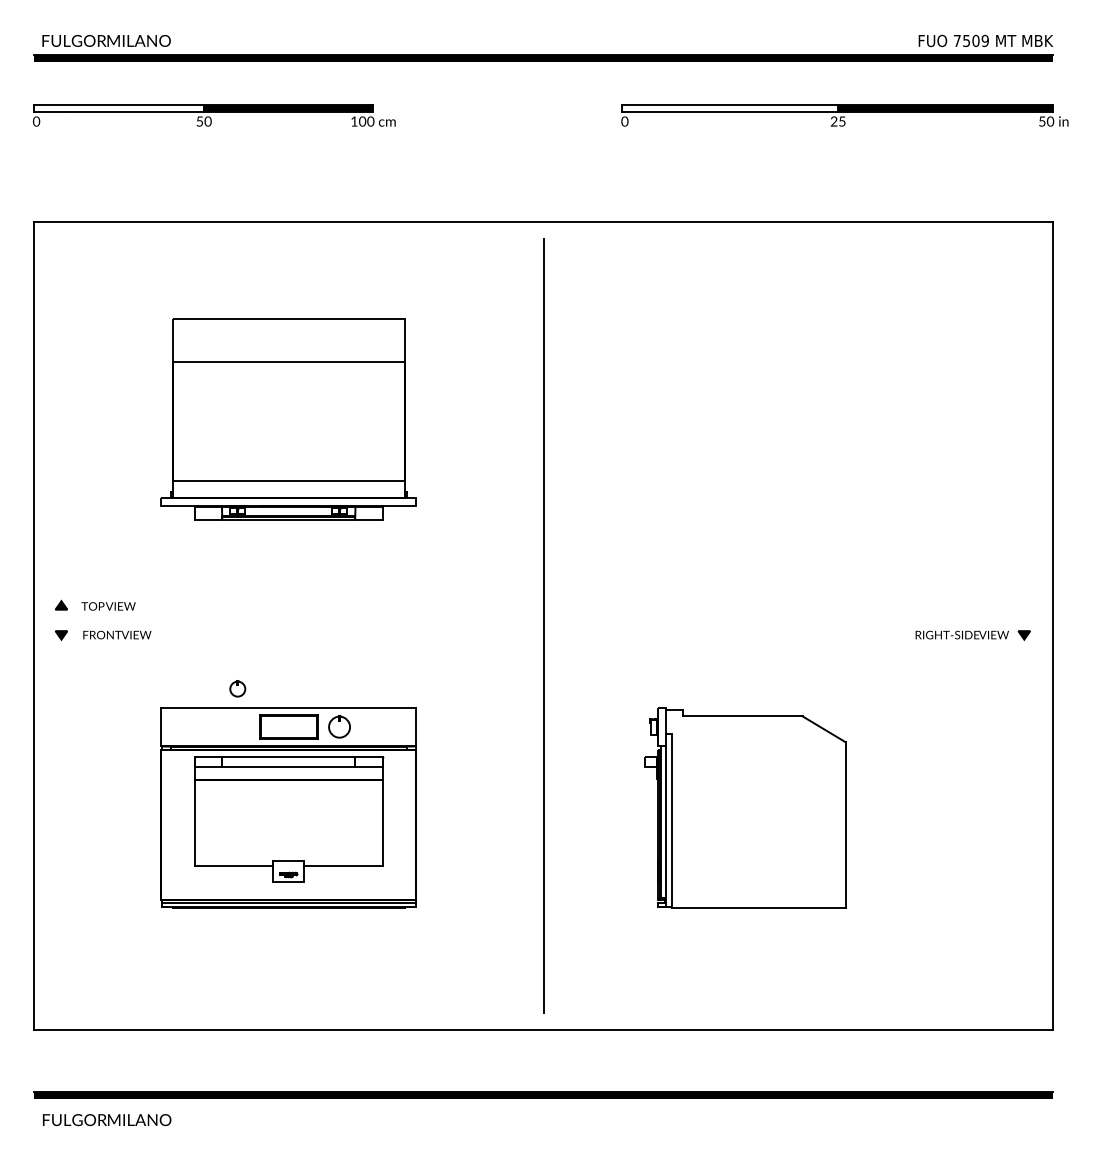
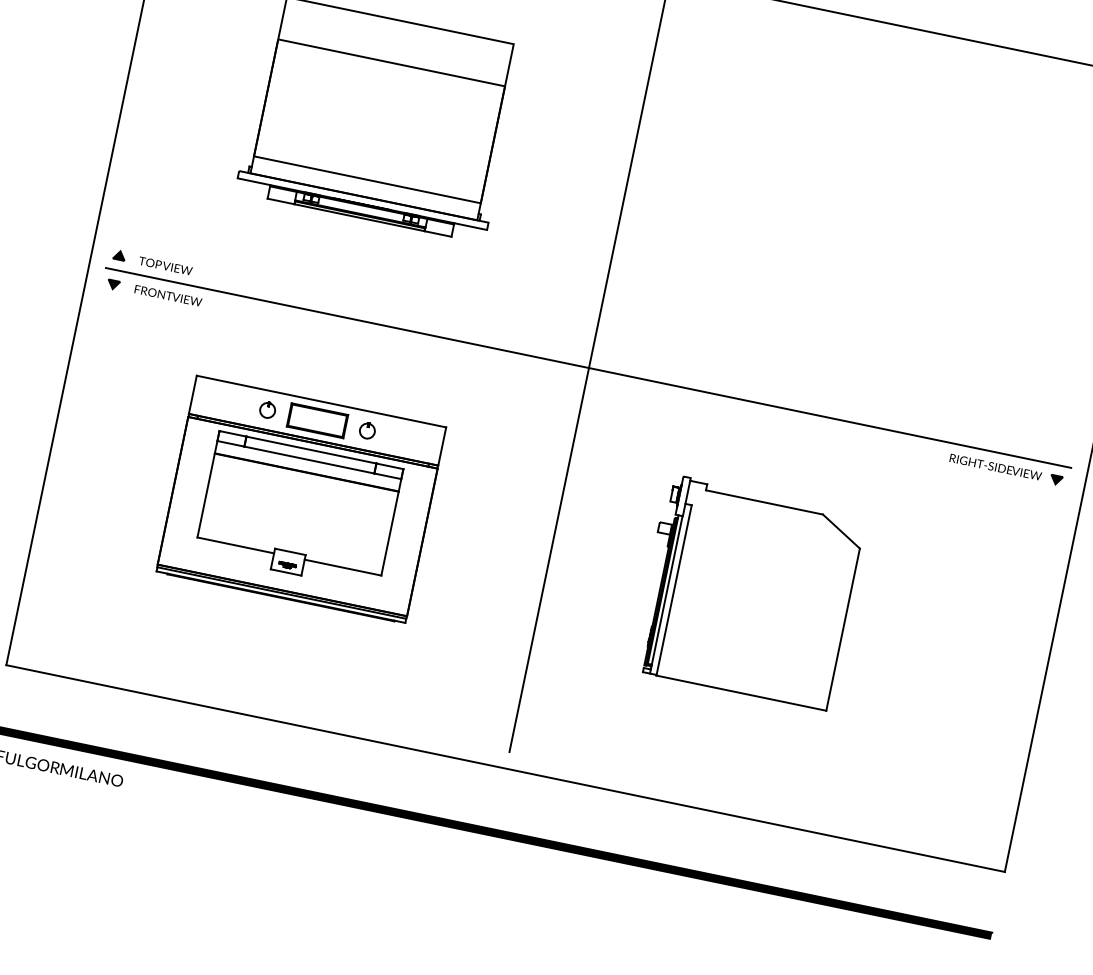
line: (543, 620) -> (588, 368), added
part: (237, 688) -> (267, 409), moved
part: (339, 726) -> (367, 430), size x0.71

